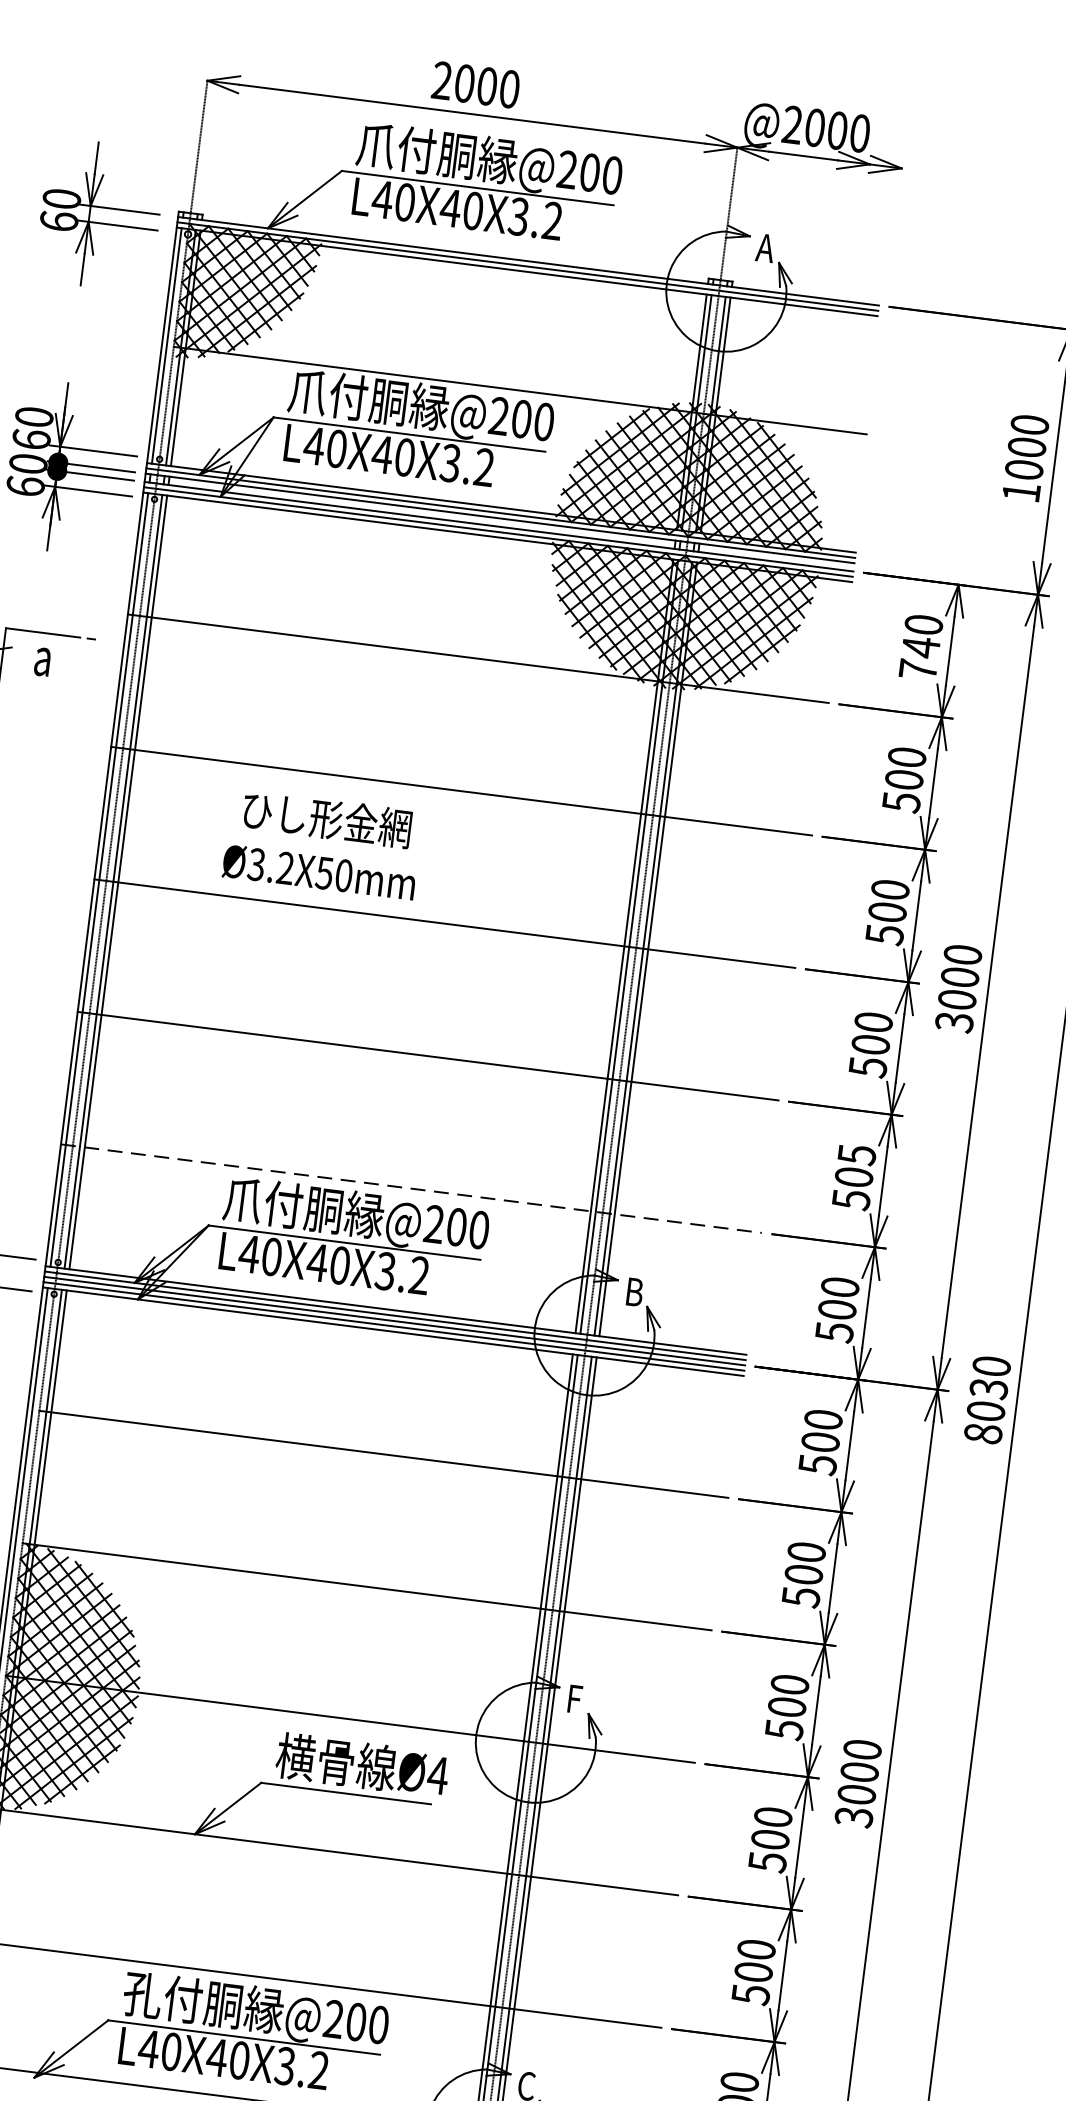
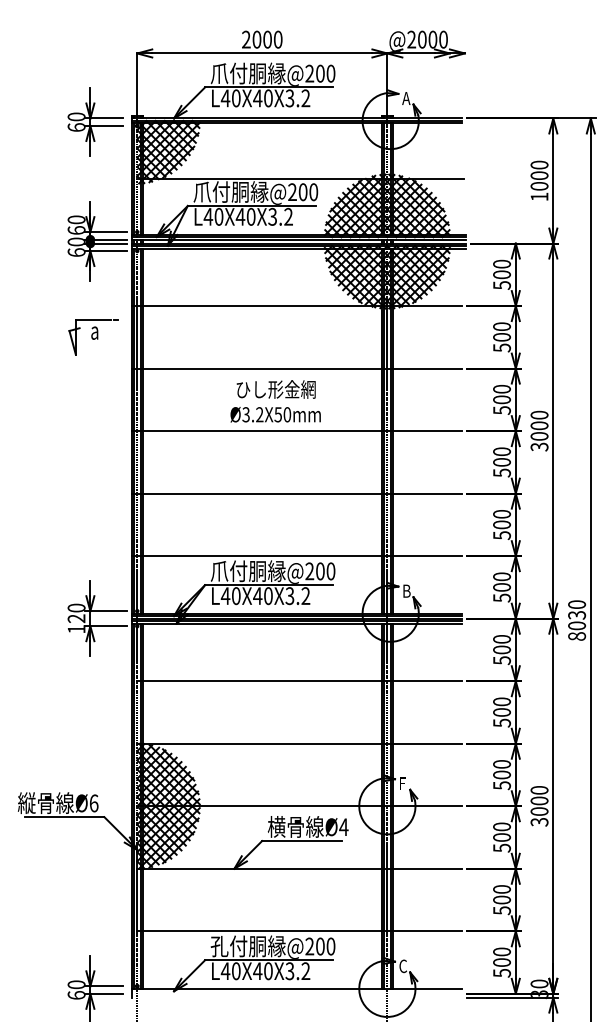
text: (920, 657) -> (502, 279), 740 -> 500
text: (322, 844) -> (275, 401), moved
text: (855, 1155) -> (501, 514), 505 -> 500
line: (412, 1189) -> (297, 556), dashed -> solid

